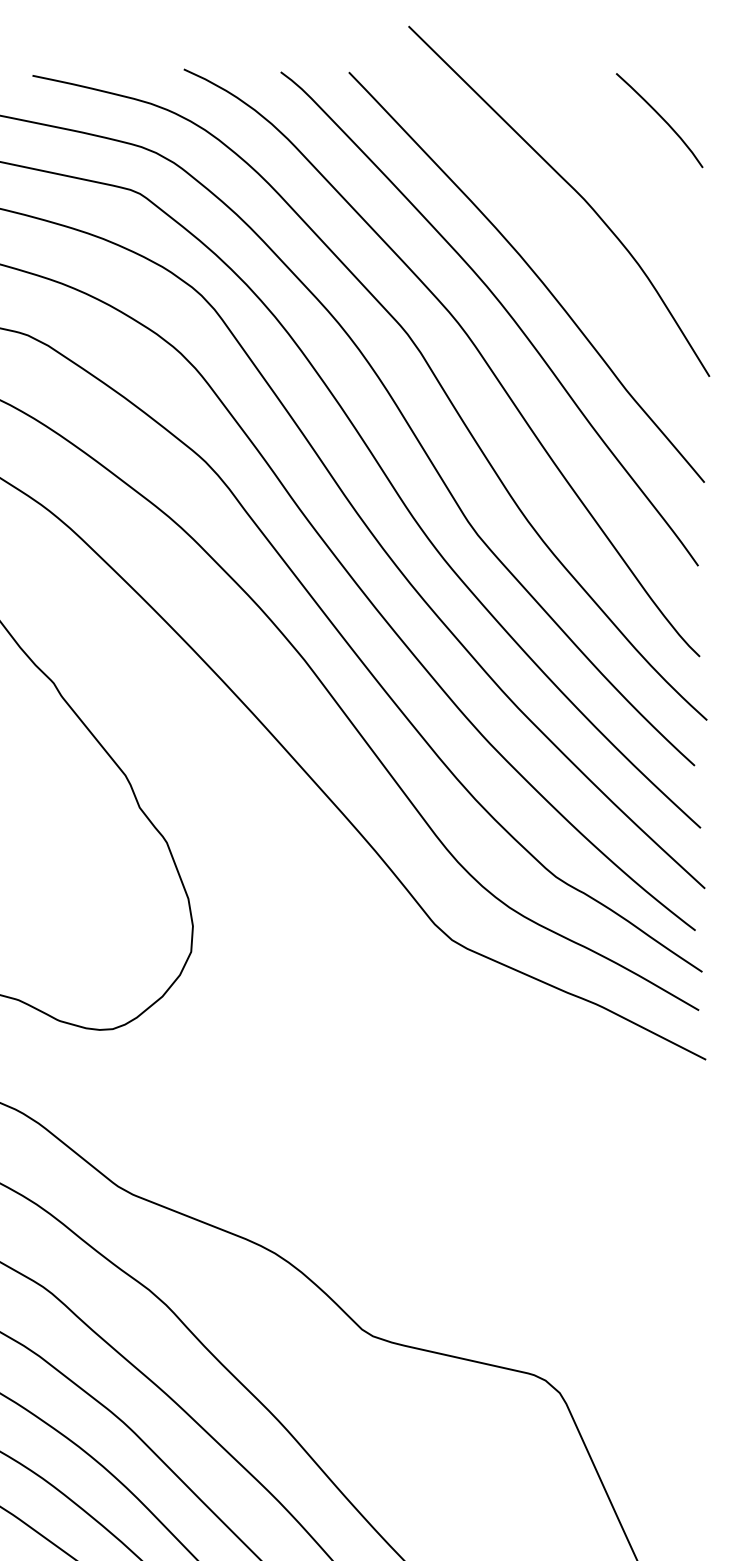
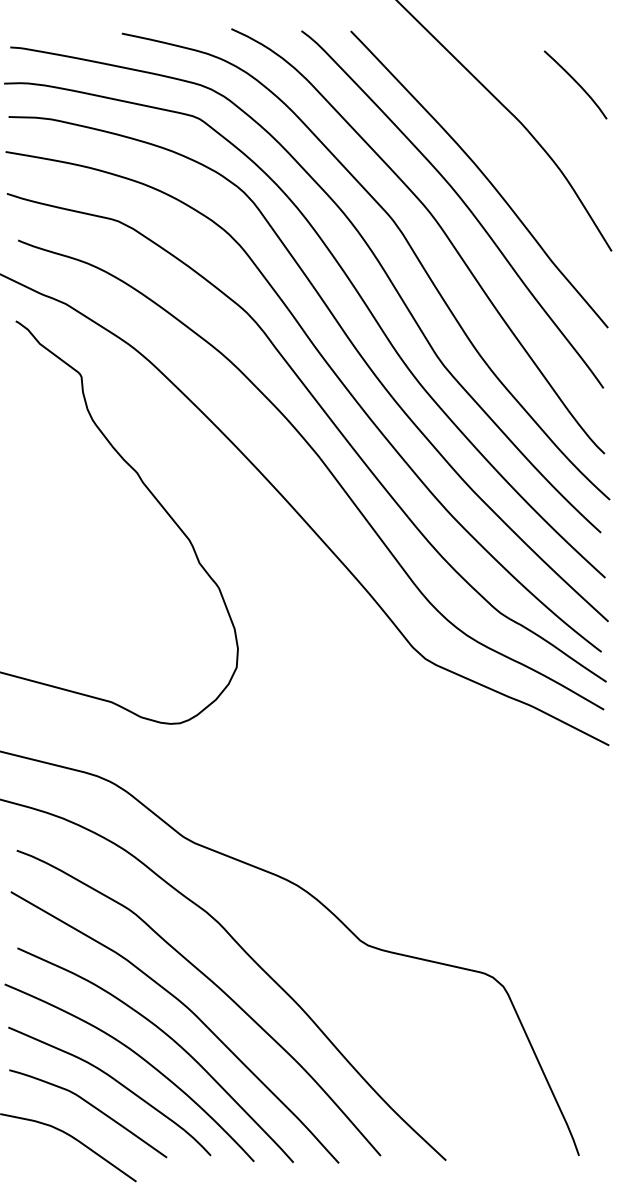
curve: (660, 118) -> (576, 83), moved

